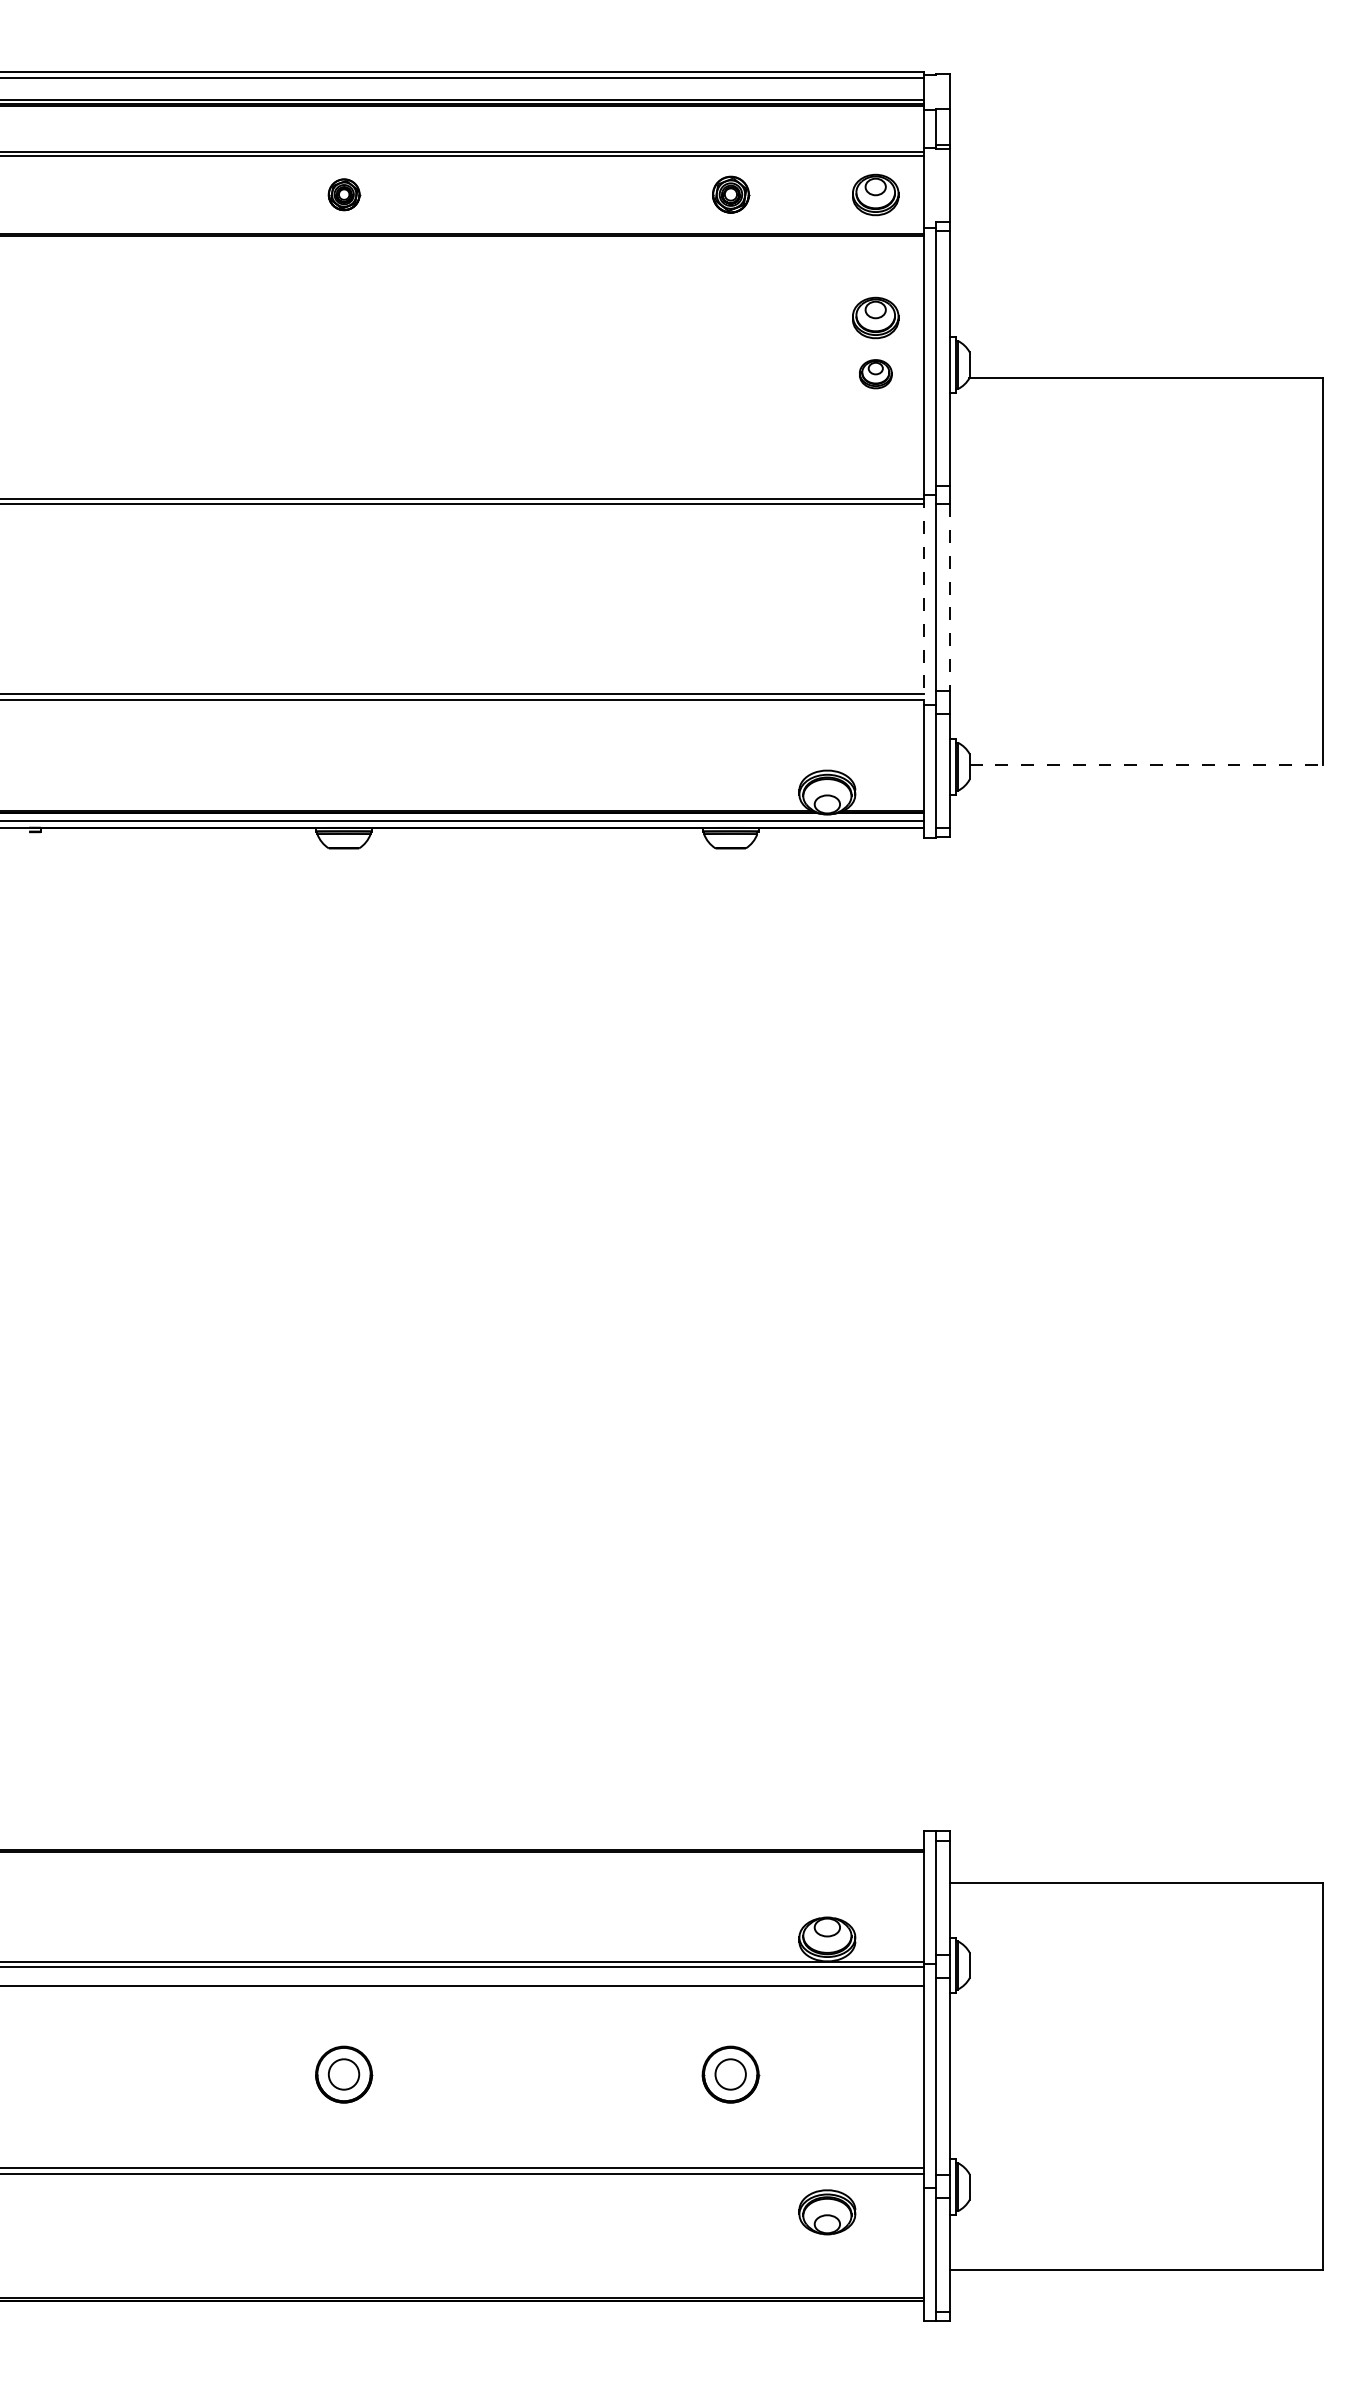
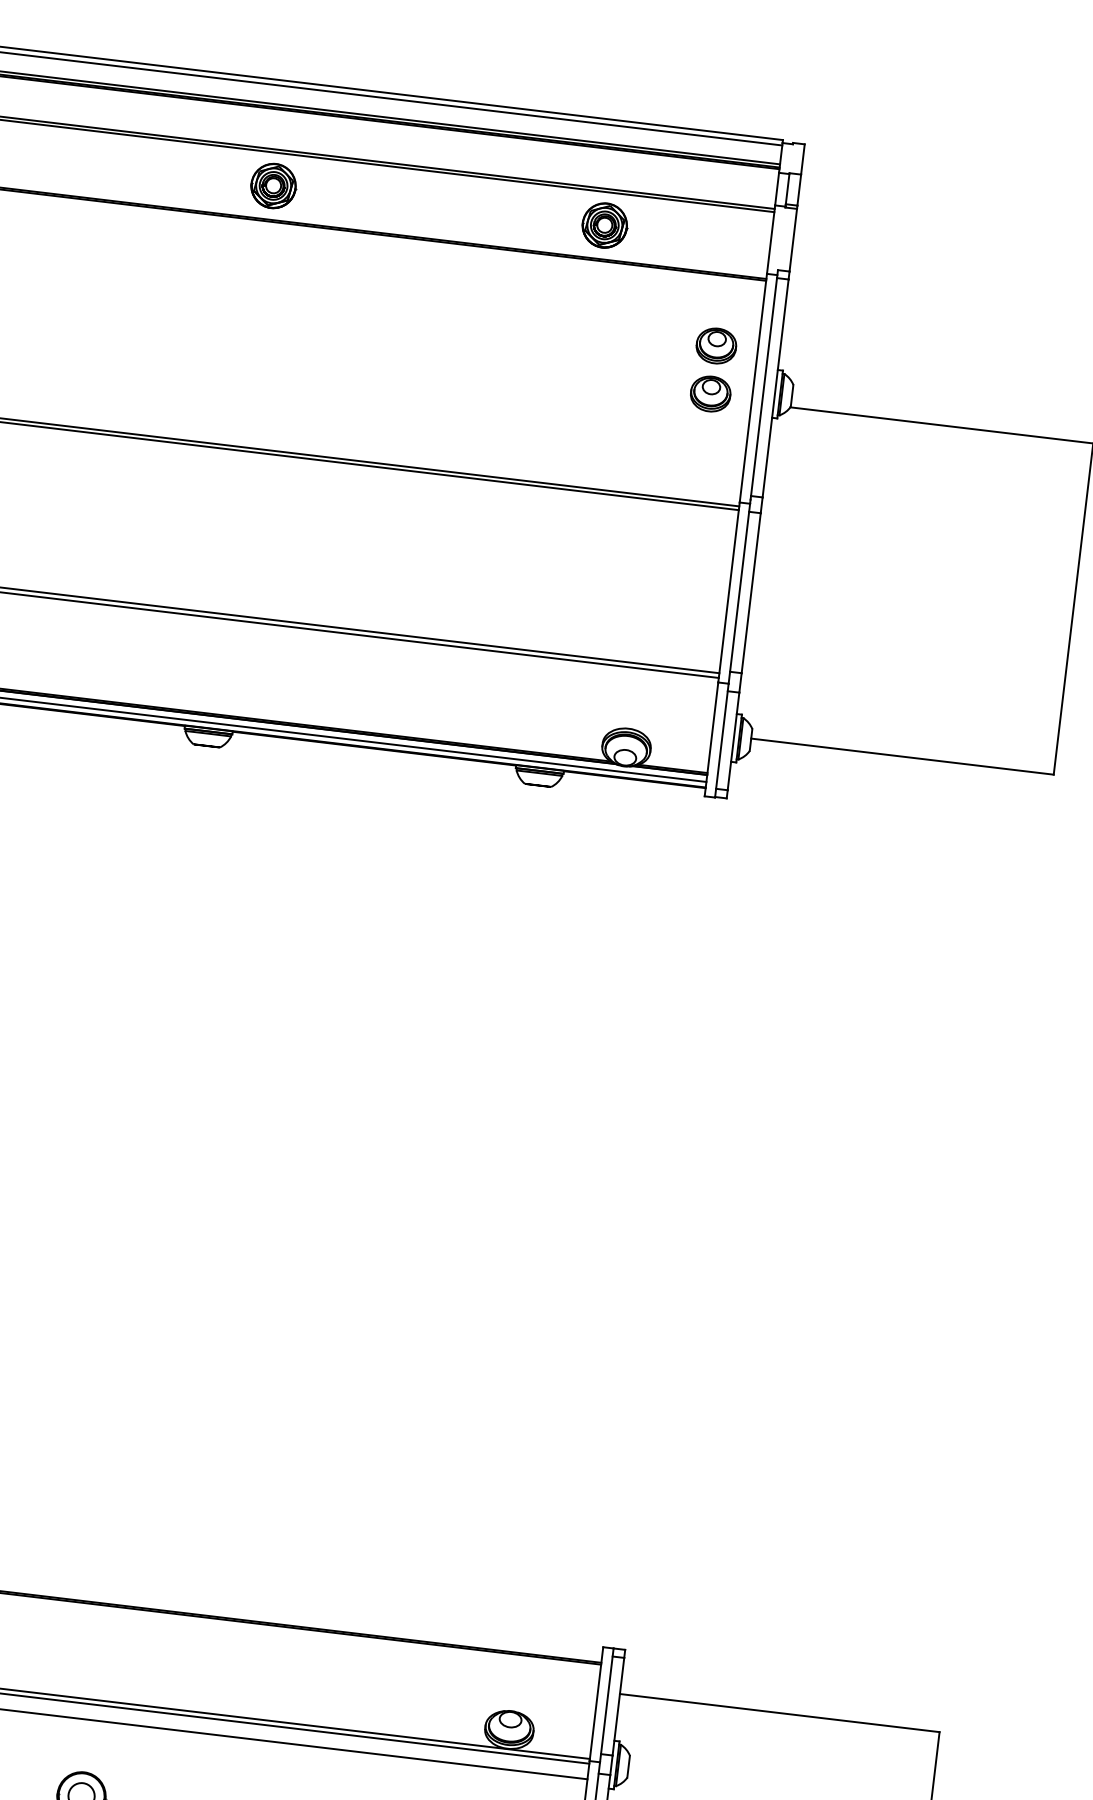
part: (344, 194) -> (274, 185), size x1.67
part: (731, 194) -> (605, 225), size x1.43
part: (875, 194) -> (728, 240), removed
part: (875, 374) -> (710, 394), size x1.43
line: (949, 598) -> (750, 593), dashed -> solid
line: (924, 600) -> (729, 592), dashed -> solid
line: (1146, 765) -> (902, 756), dashed -> solid

